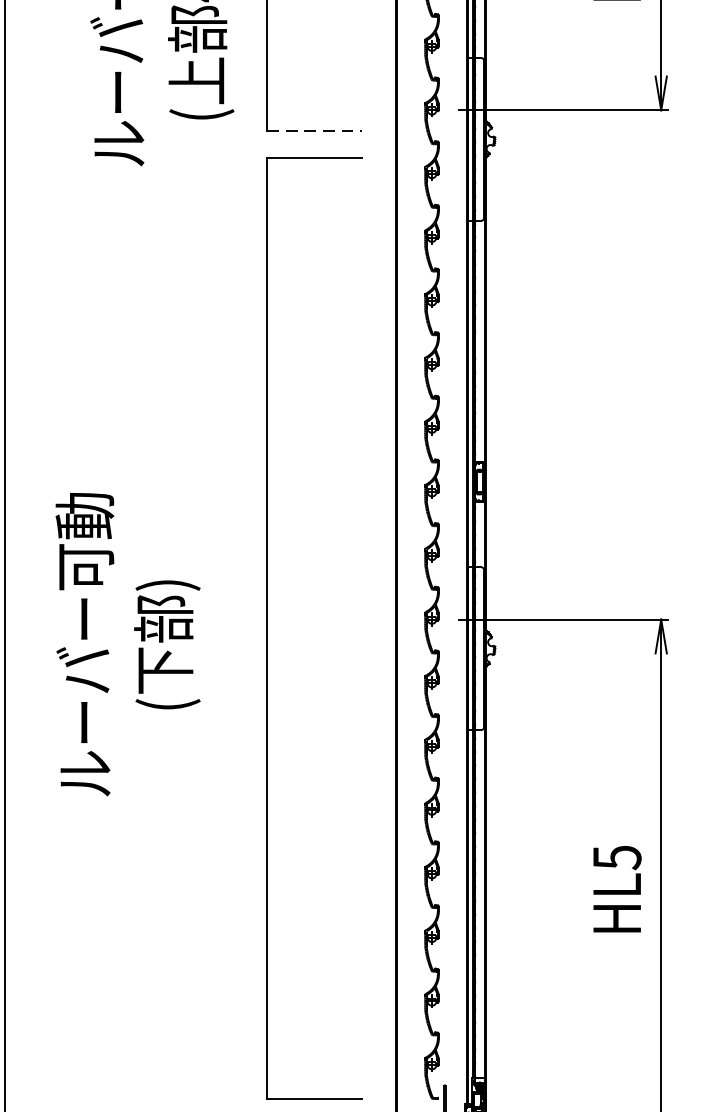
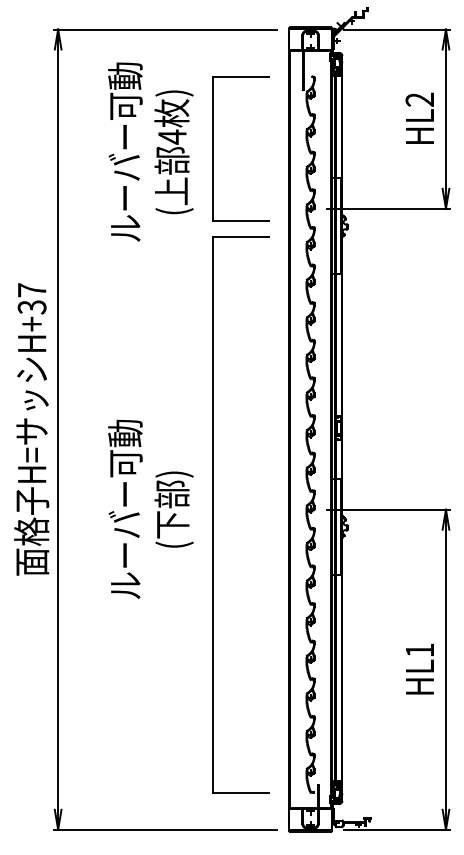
line: (315, 130) -> (241, 220), dashed -> solid
text: (127, 642) -> (150, 508), moved
text: (618, 857) -> (420, 650), HL5 -> HL1

